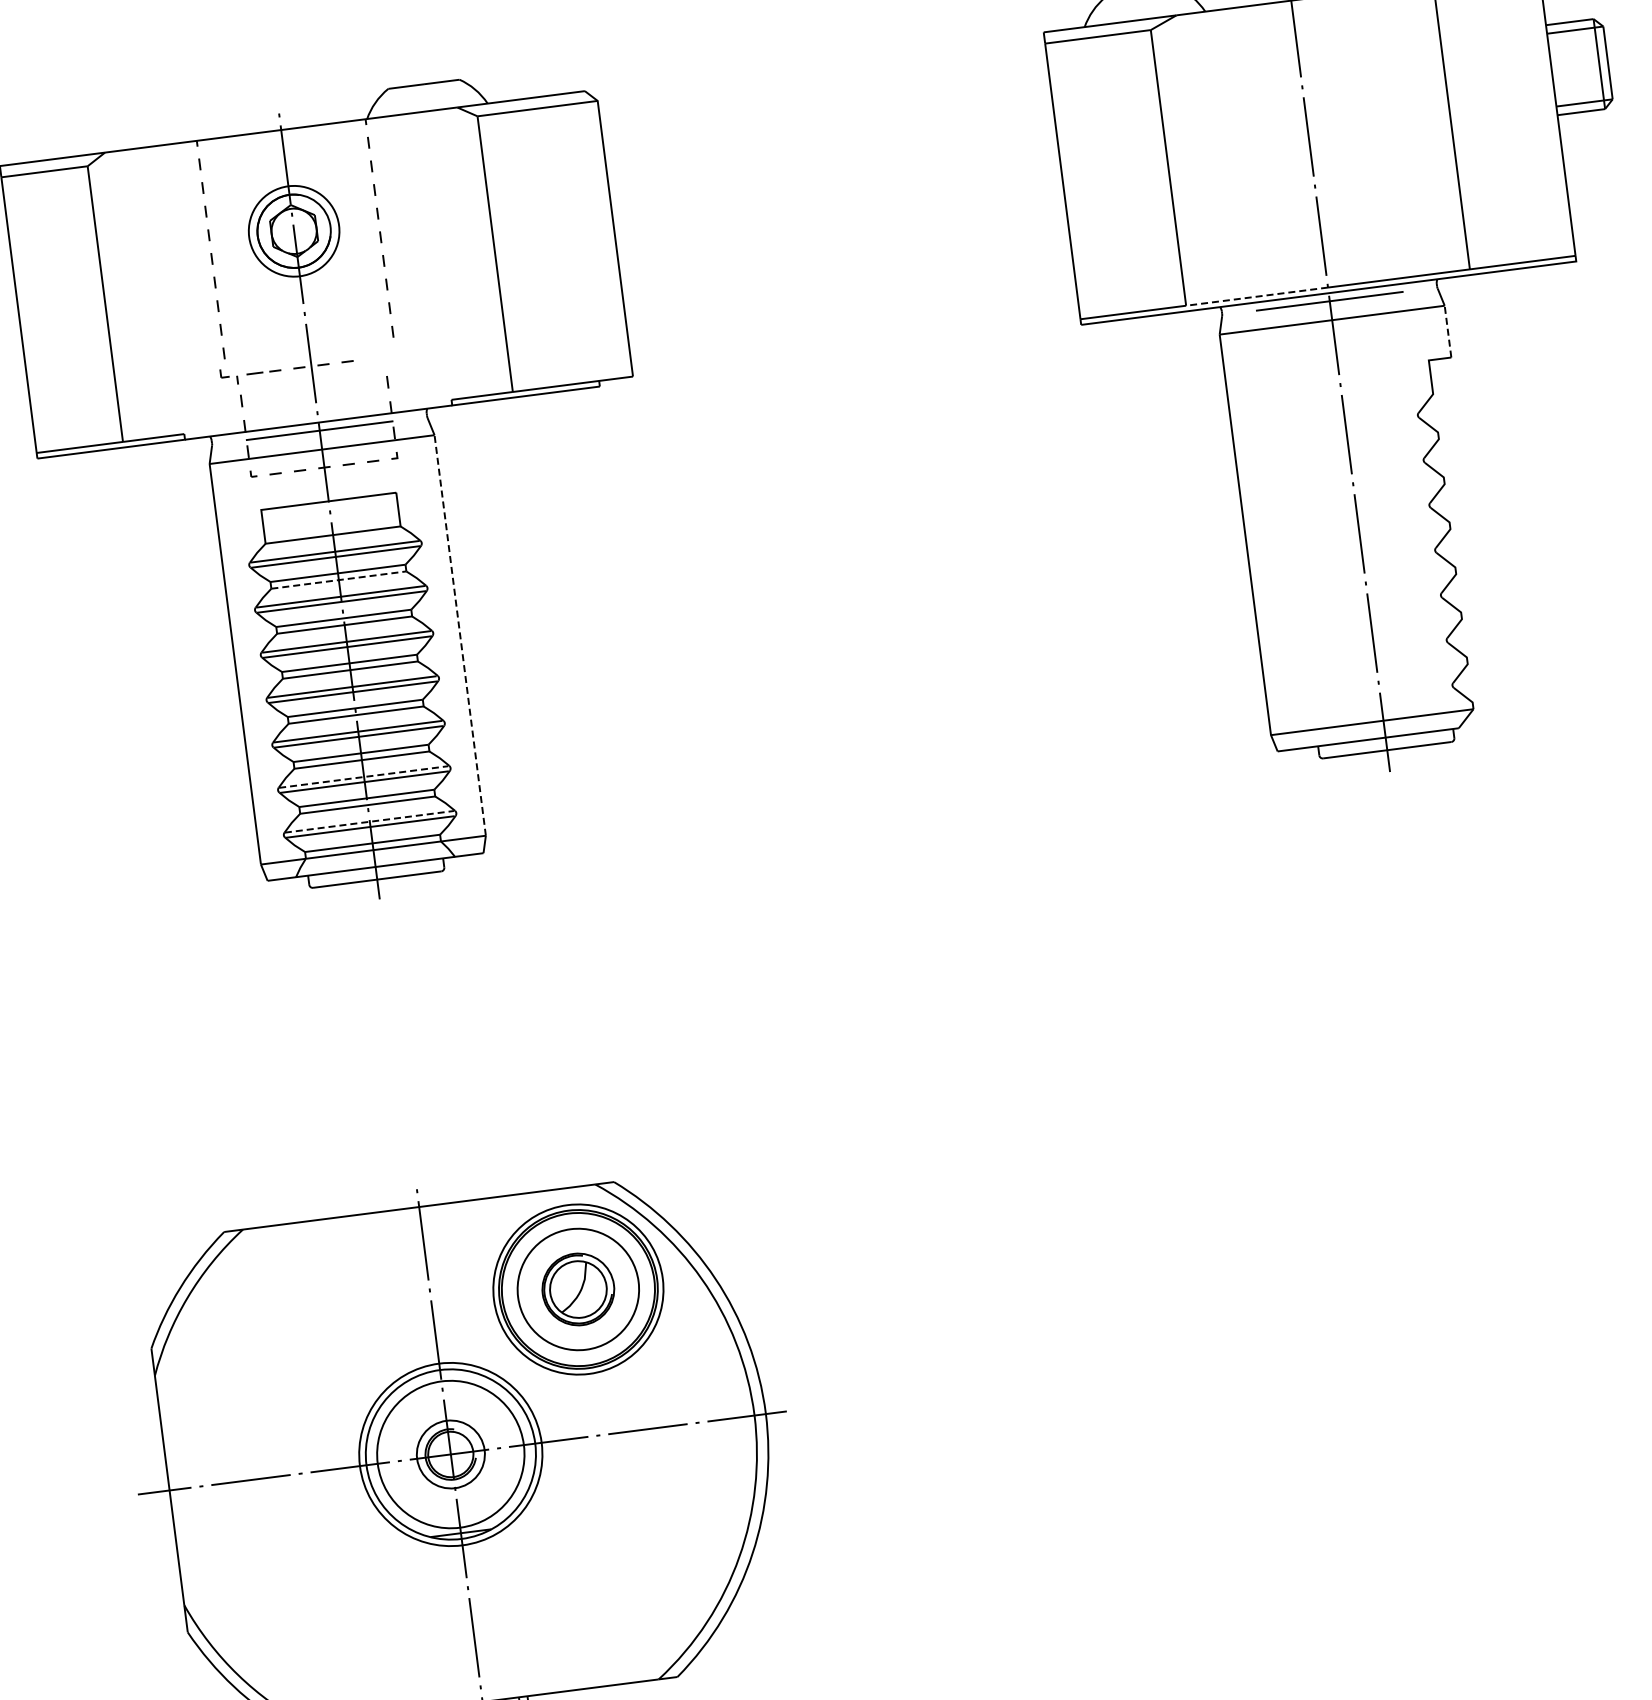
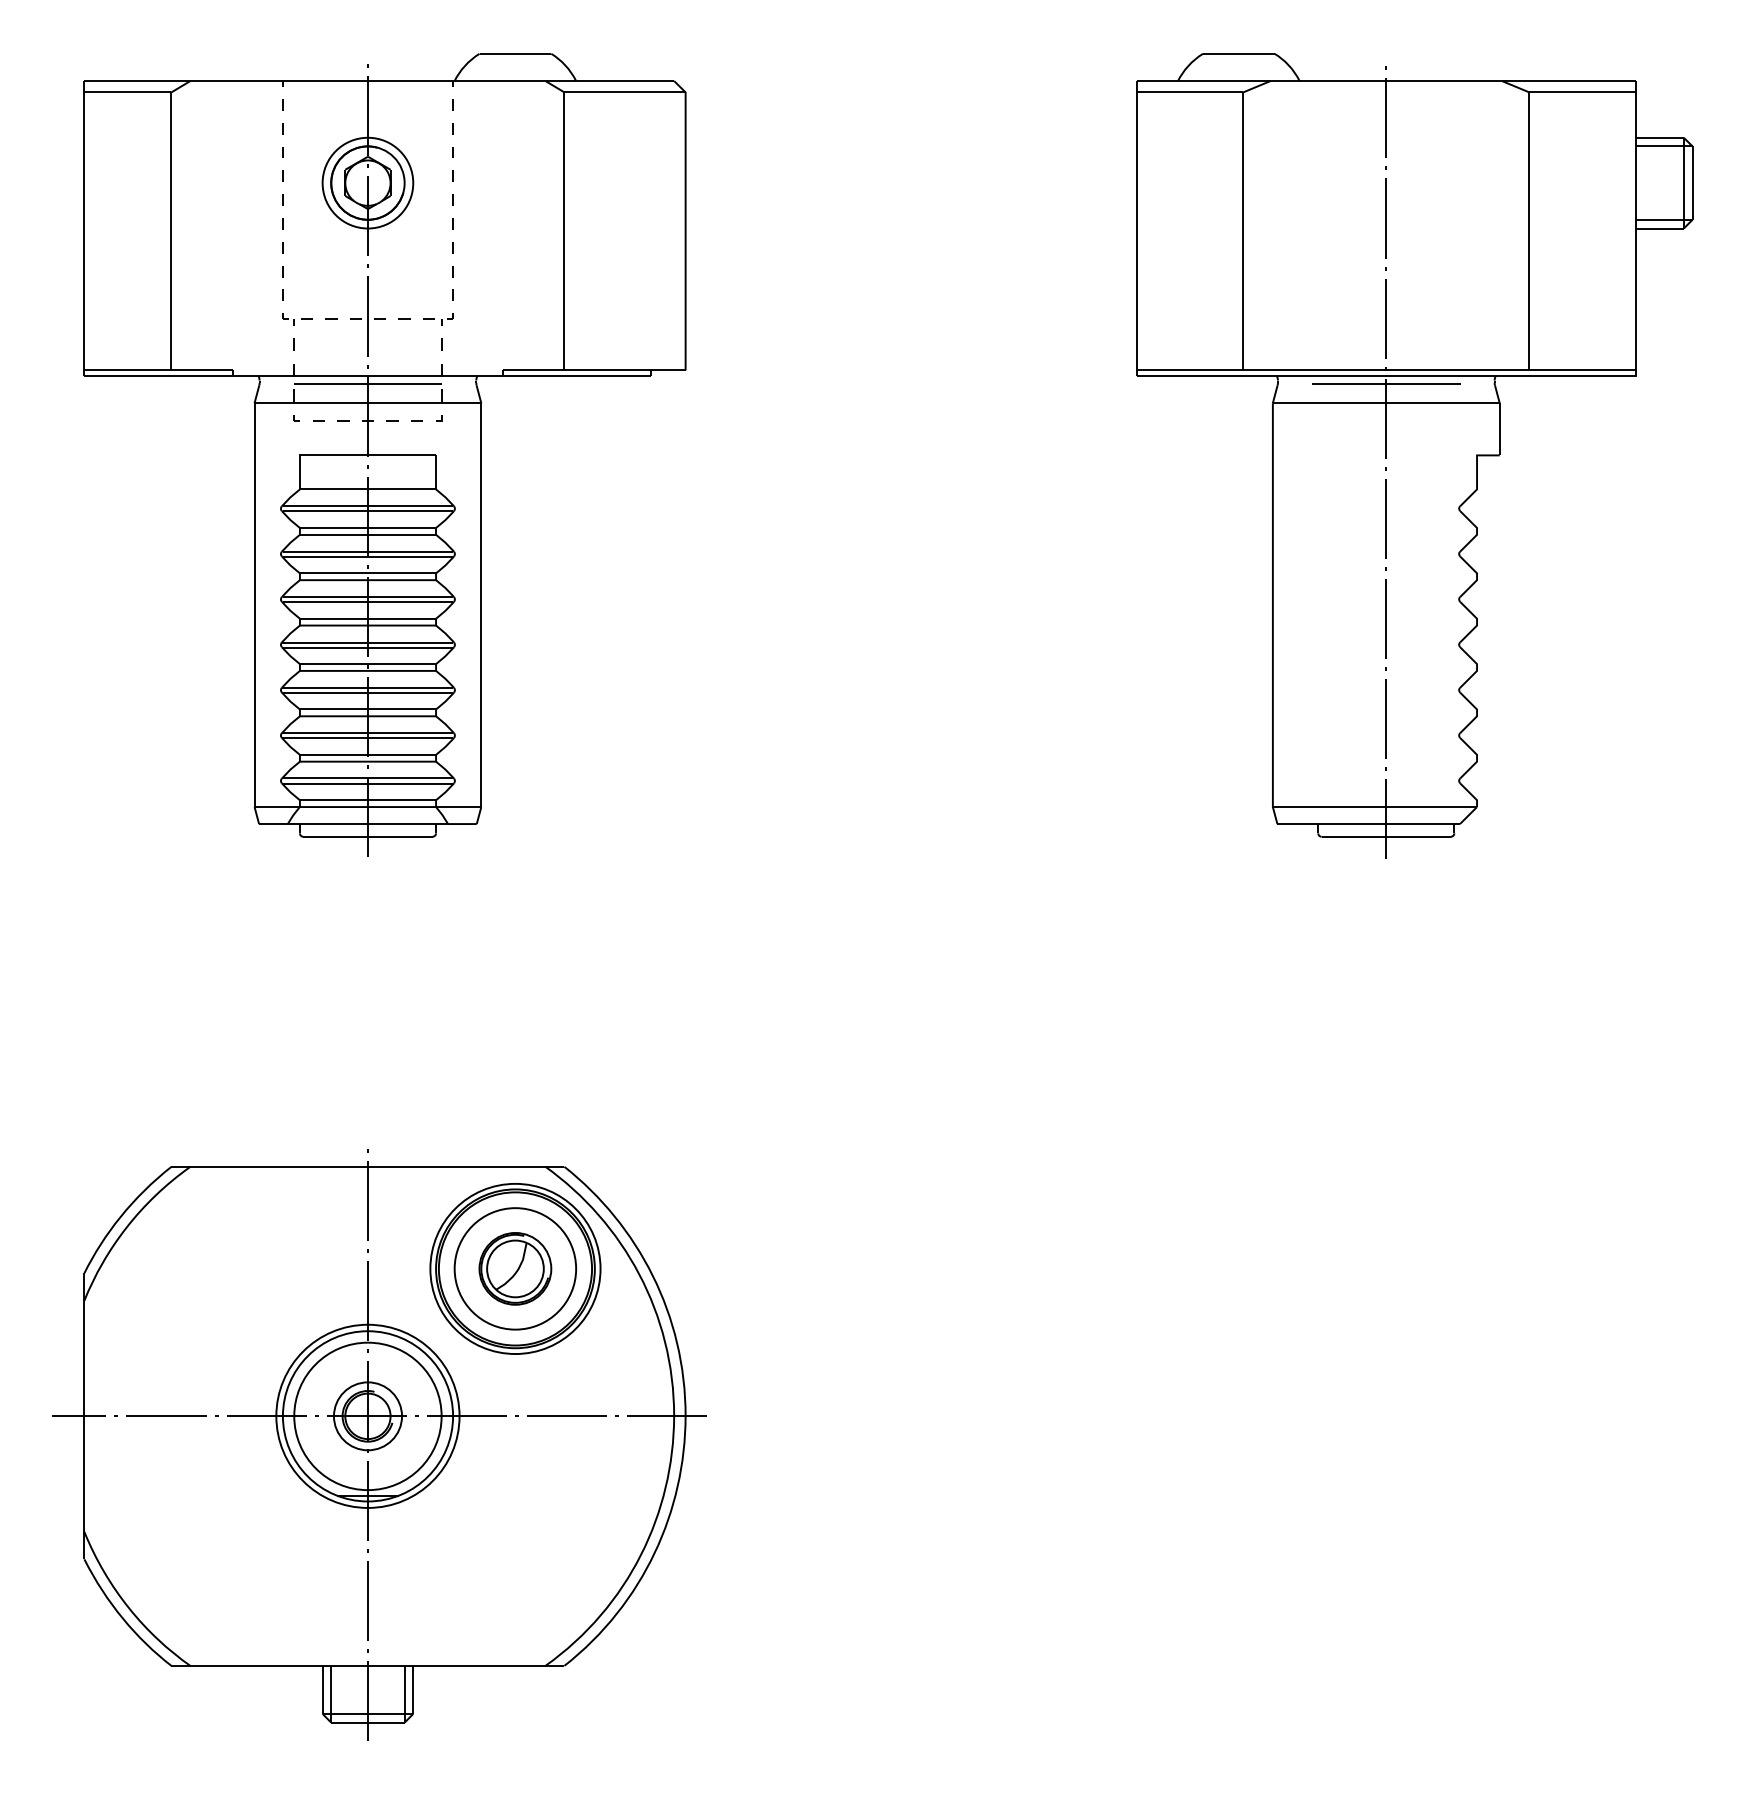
line: (1256, 296) -> (1314, 370), dashed -> solid
line: (1447, 330) -> (1499, 428), dashed -> solid
part: (381, 357) -> (438, 319), added
part: (241, 375) -> (297, 319), size x0.71
line: (339, 579) -> (368, 534), dashed -> solid
line: (460, 635) -> (481, 605), dashed -> solid
line: (364, 777) -> (368, 733), dashed -> solid
line: (370, 821) -> (368, 778), dashed -> solid

